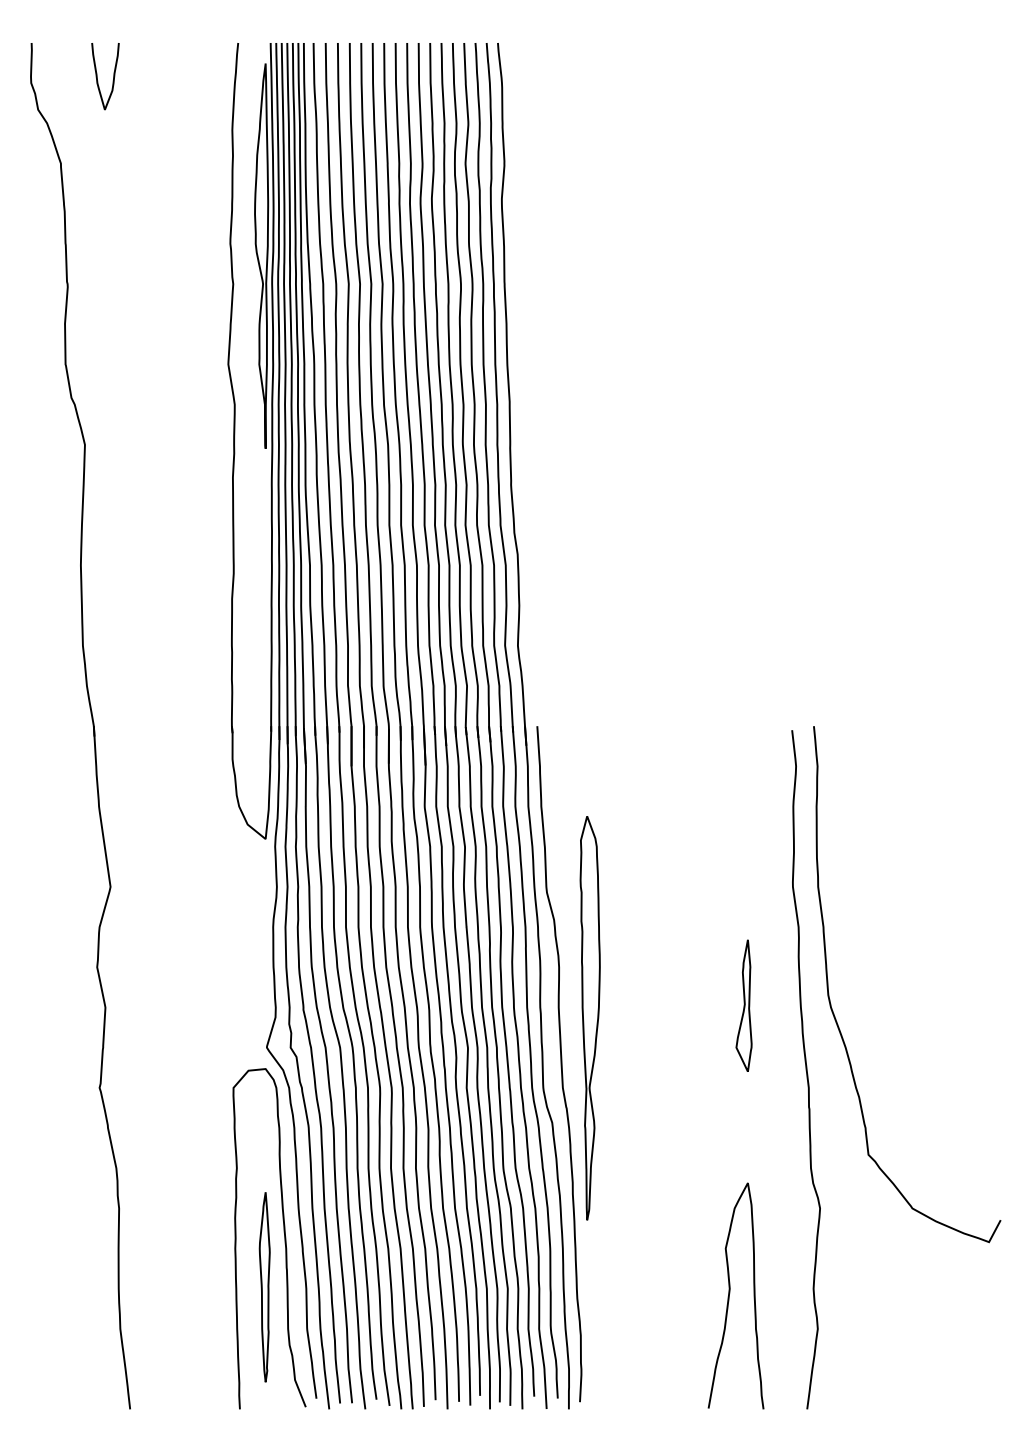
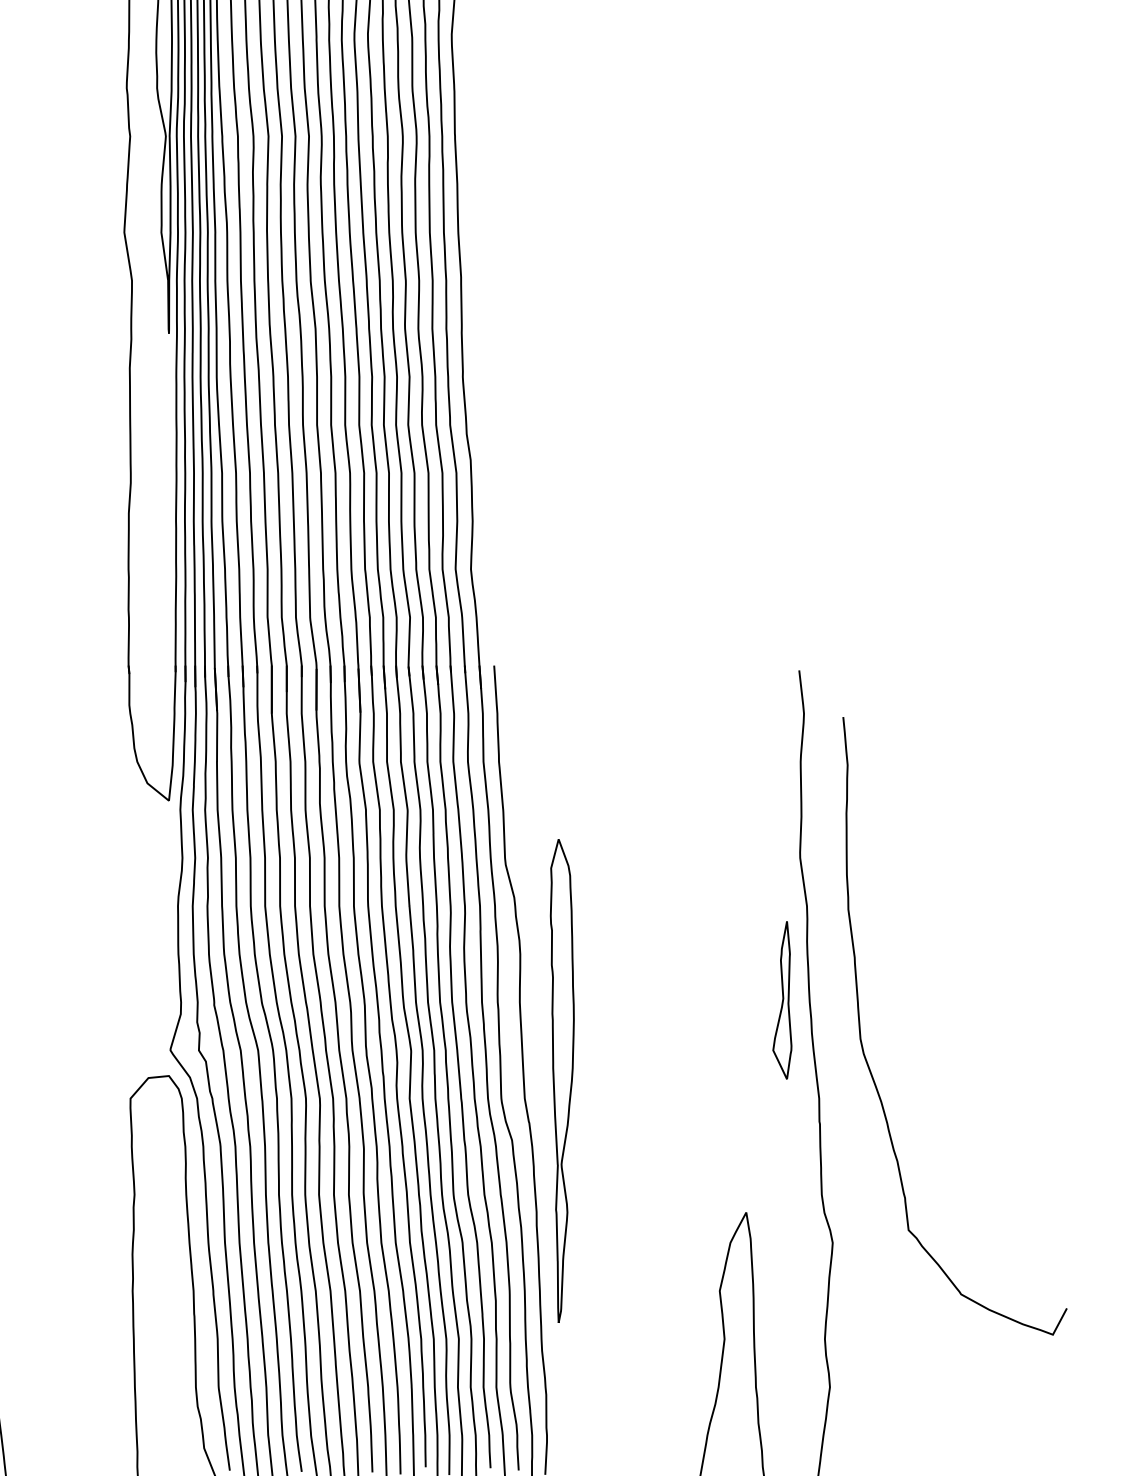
curve: (831, 1003) -> (864, 1049), moved
part: (743, 1005) -> (781, 999), moved
part: (589, 1018) -> (561, 1081), moved
part: (264, 1287) -> (167, 1337), removed

